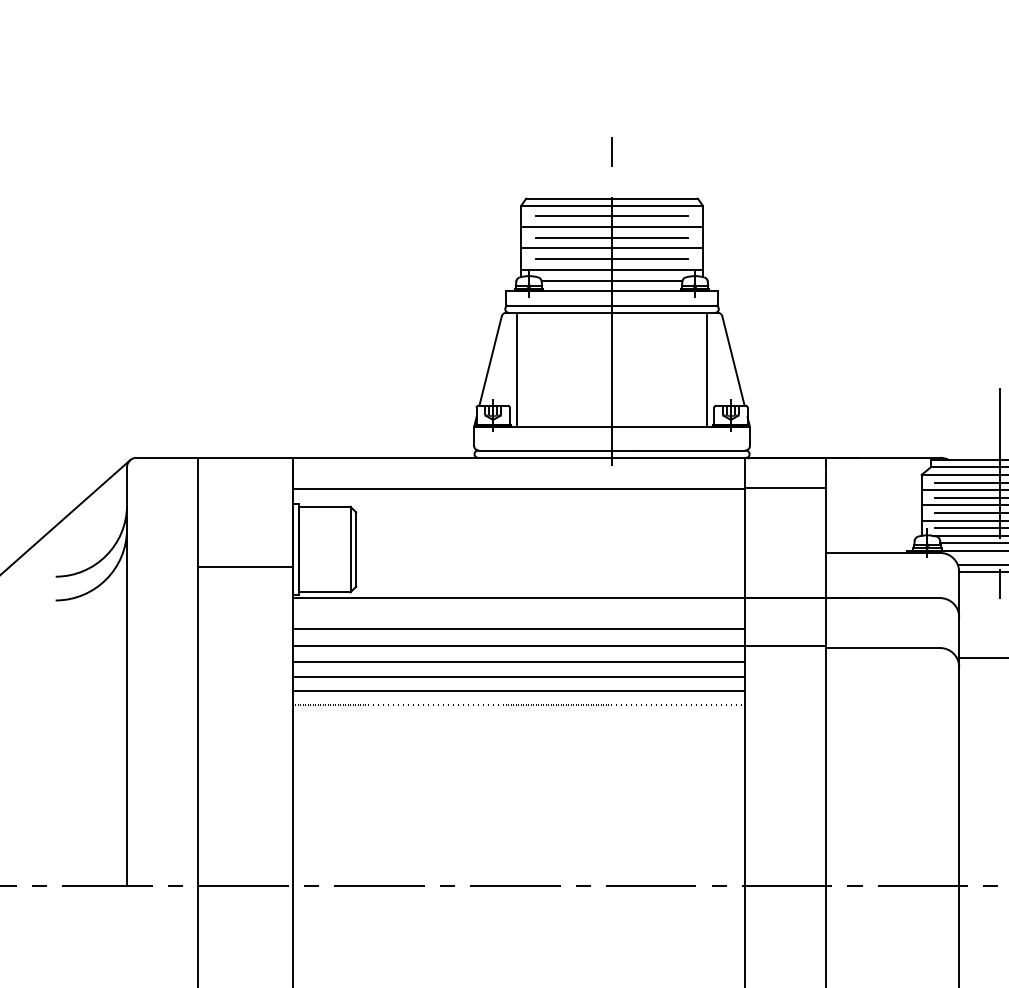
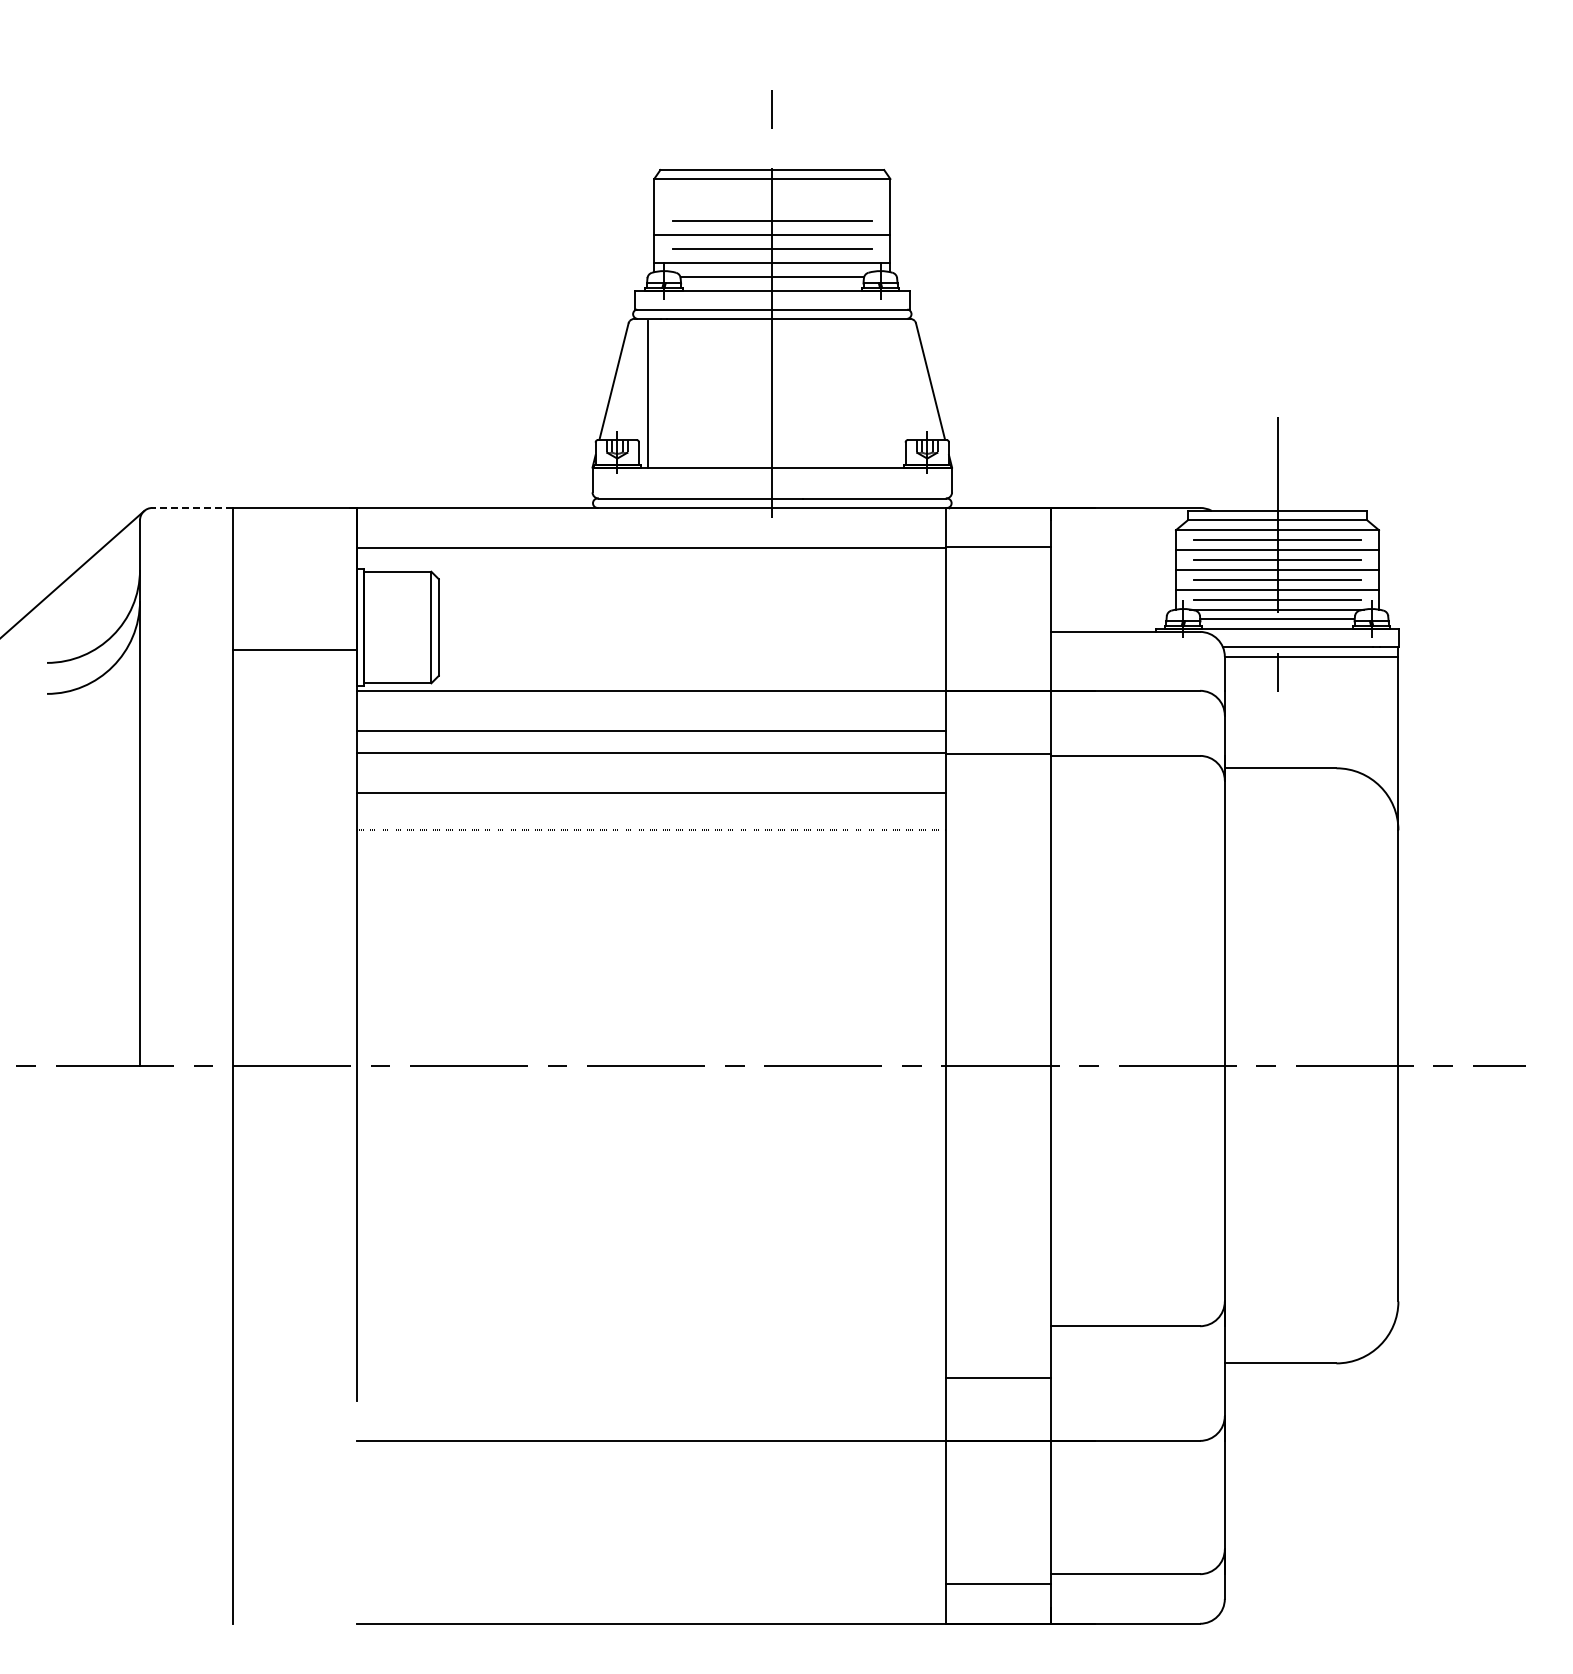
line: (611, 216) -> (771, 193), removed
line: (612, 226) -> (772, 206), removed
line: (707, 370) -> (896, 394), removed
line: (167, 457) -> (192, 507), solid -> dashed
line: (518, 662) -> (650, 774), removed
line: (518, 690) -> (650, 811), removed

